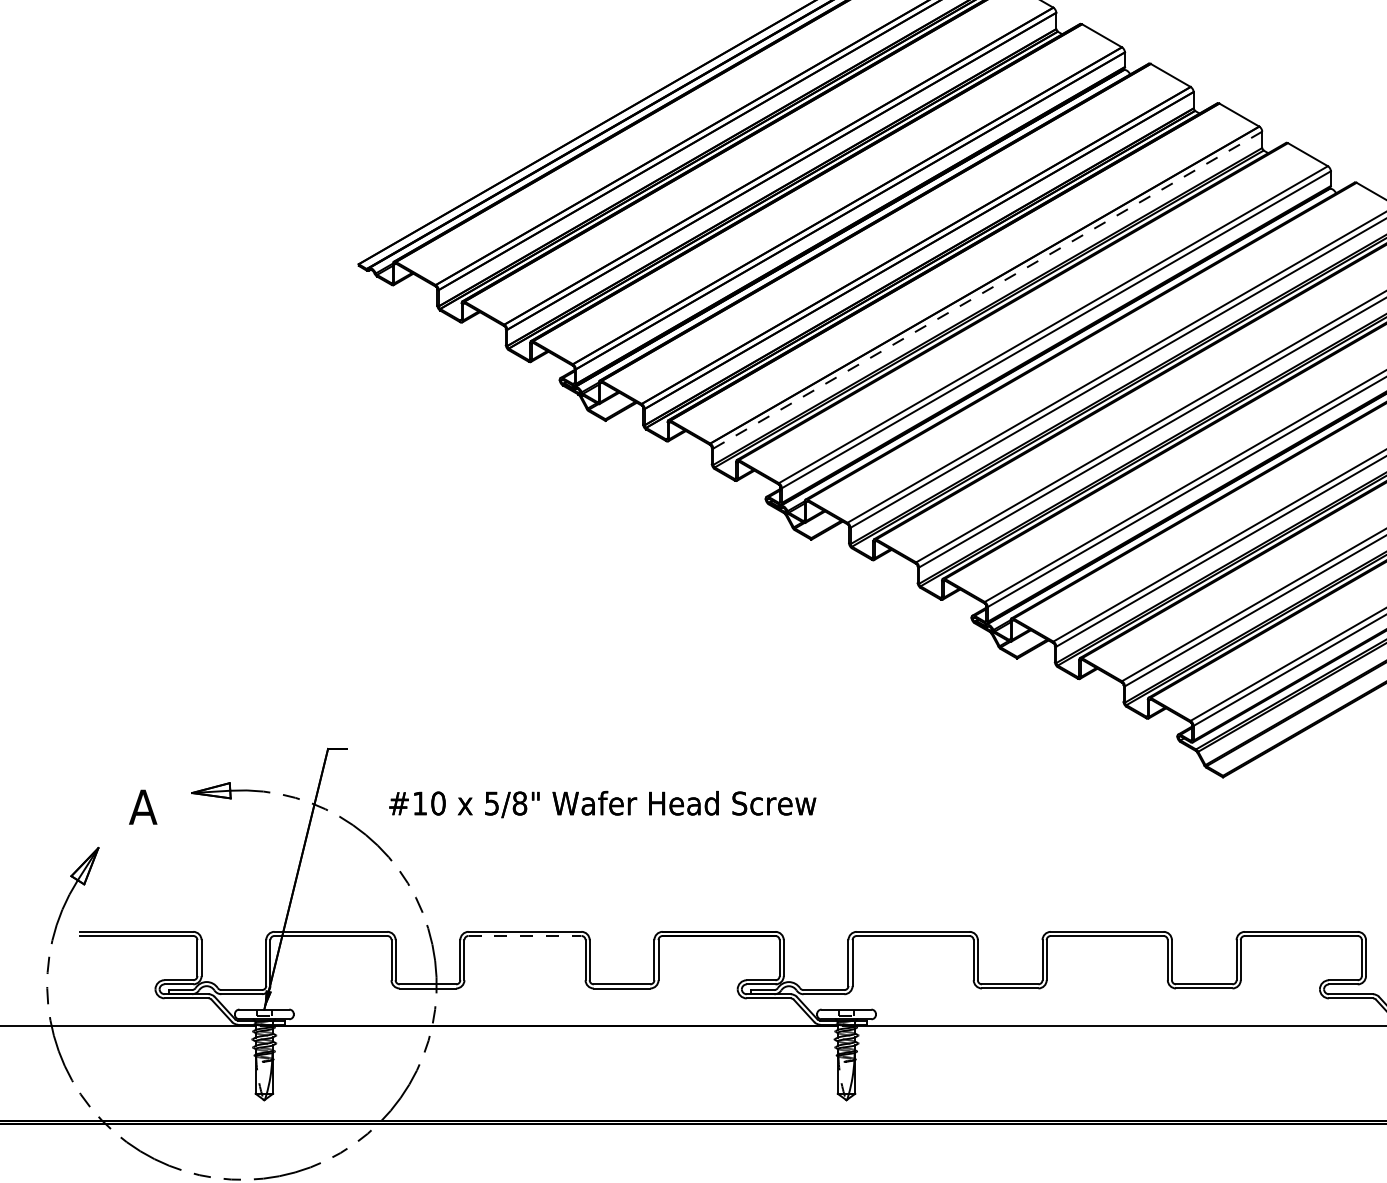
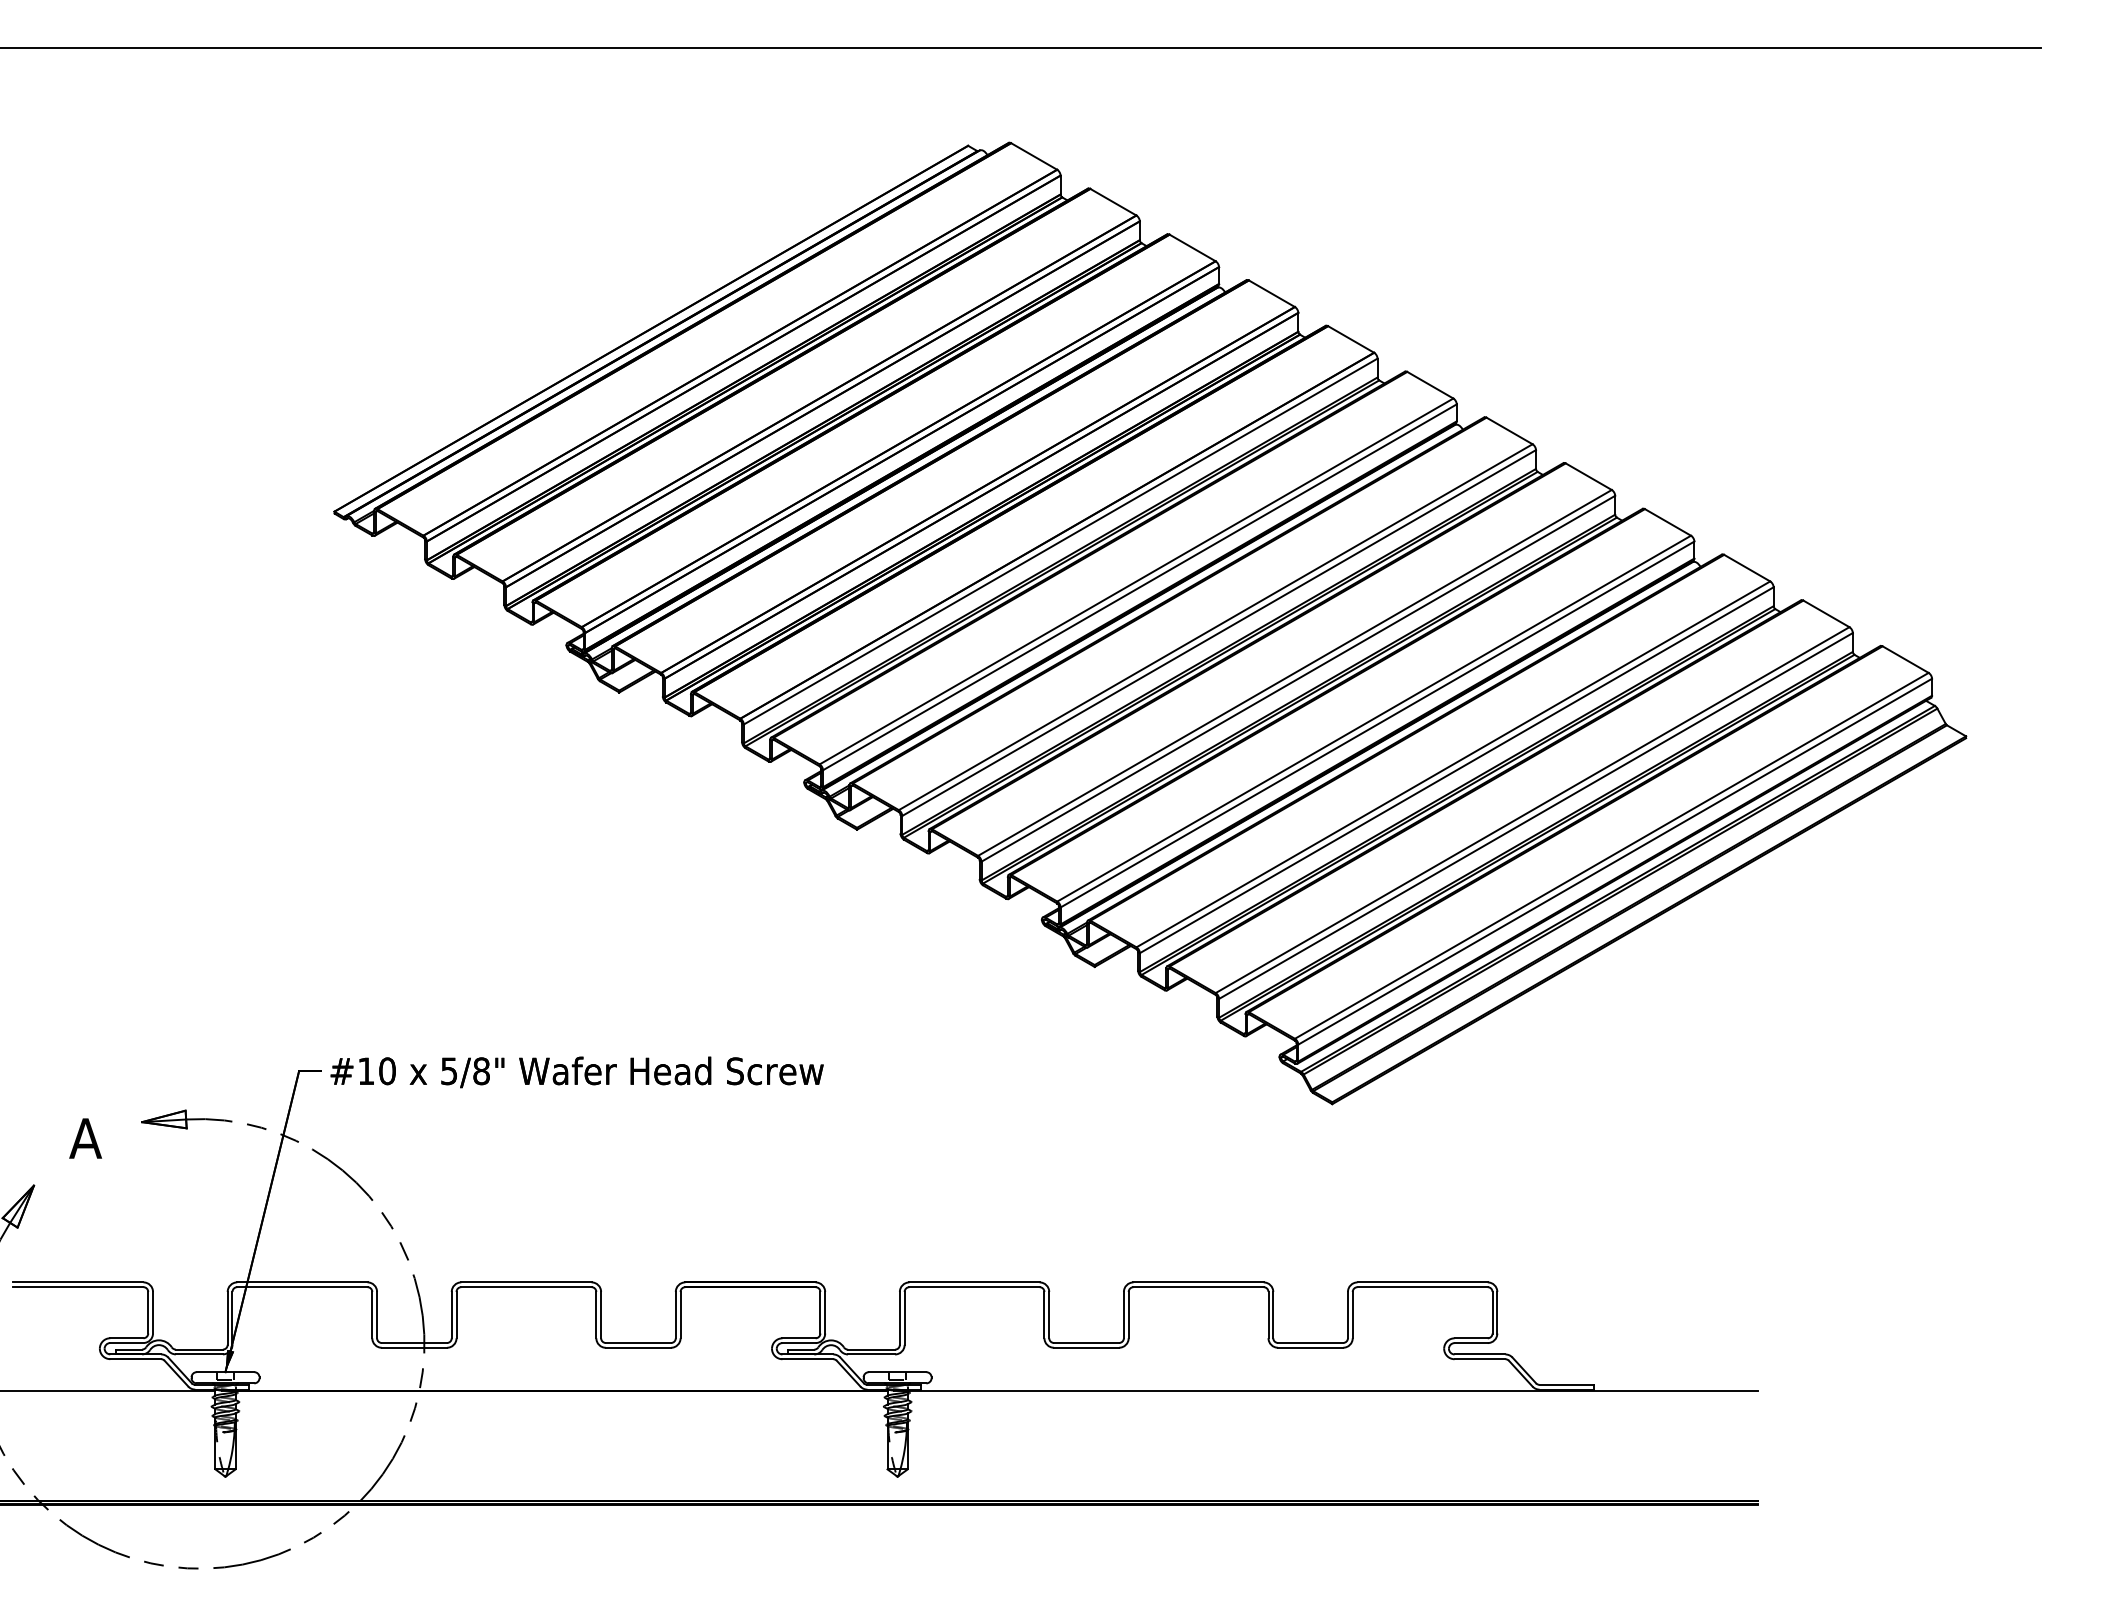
line: (987, 290) -> (1060, 541), dashed -> solid
text: (602, 804) -> (576, 1072), moved
line: (525, 936) -> (526, 1287), dashed -> solid

